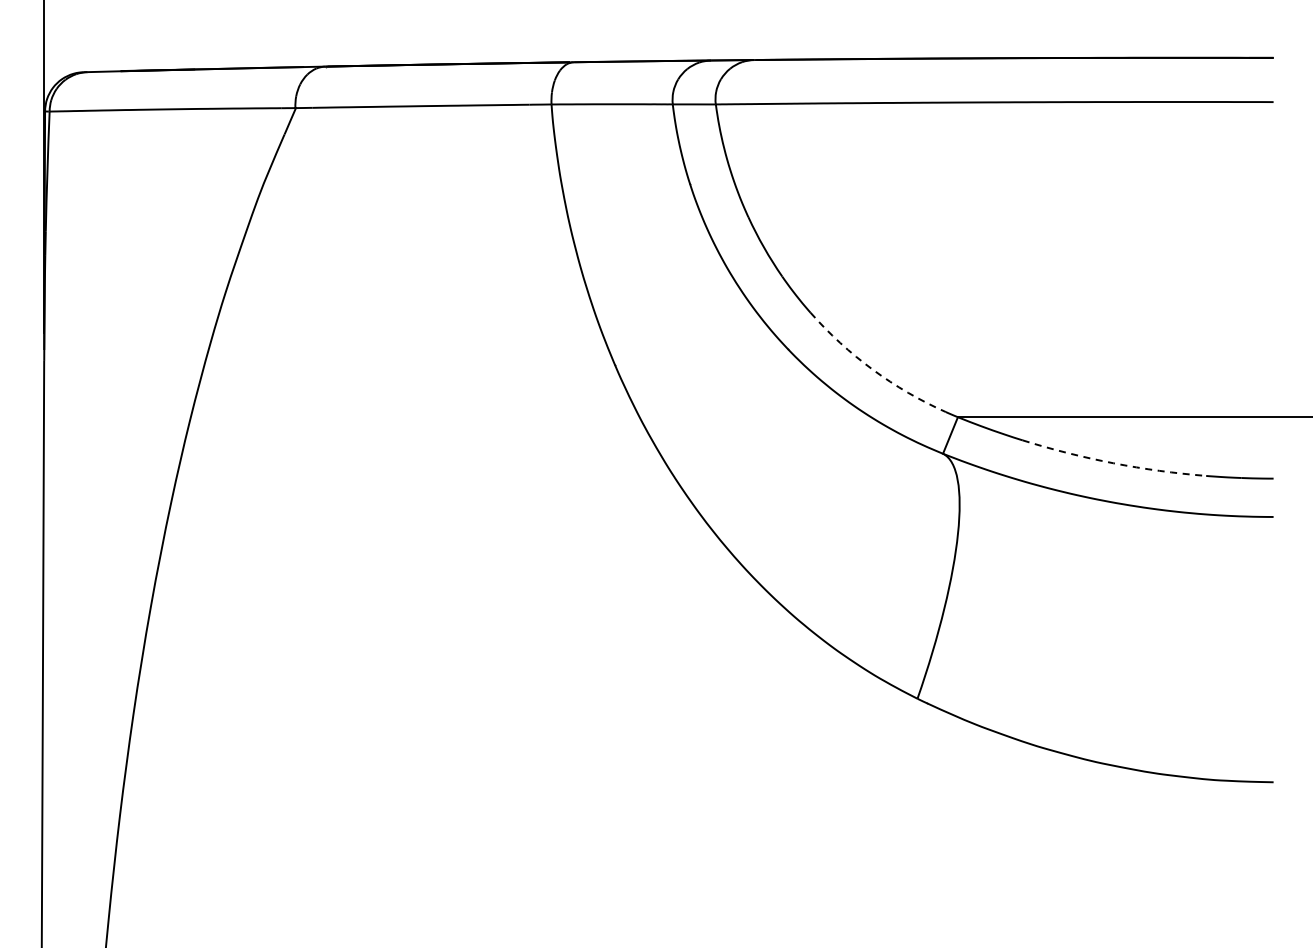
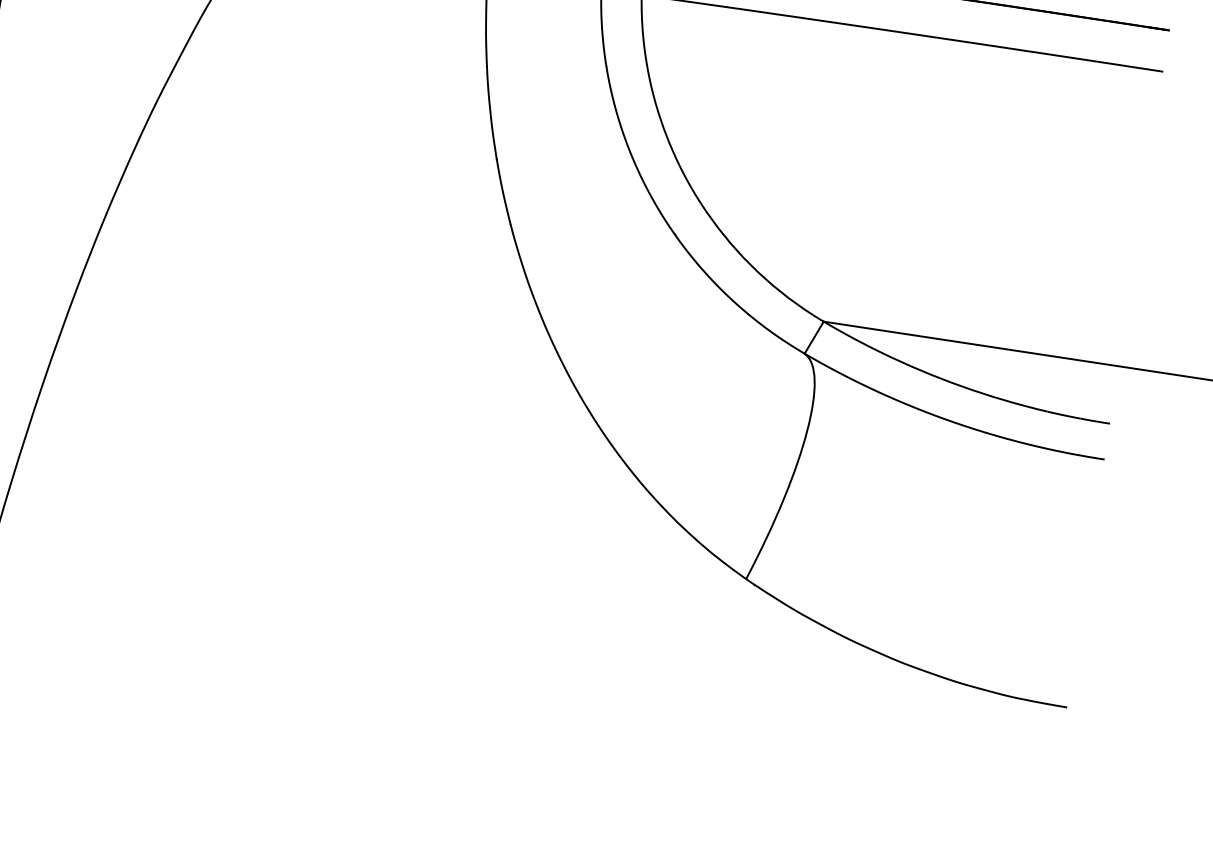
arc: (872, 369) -> (750, 264), dashed -> solid
arc: (1113, 463) -> (962, 386), dashed -> solid

